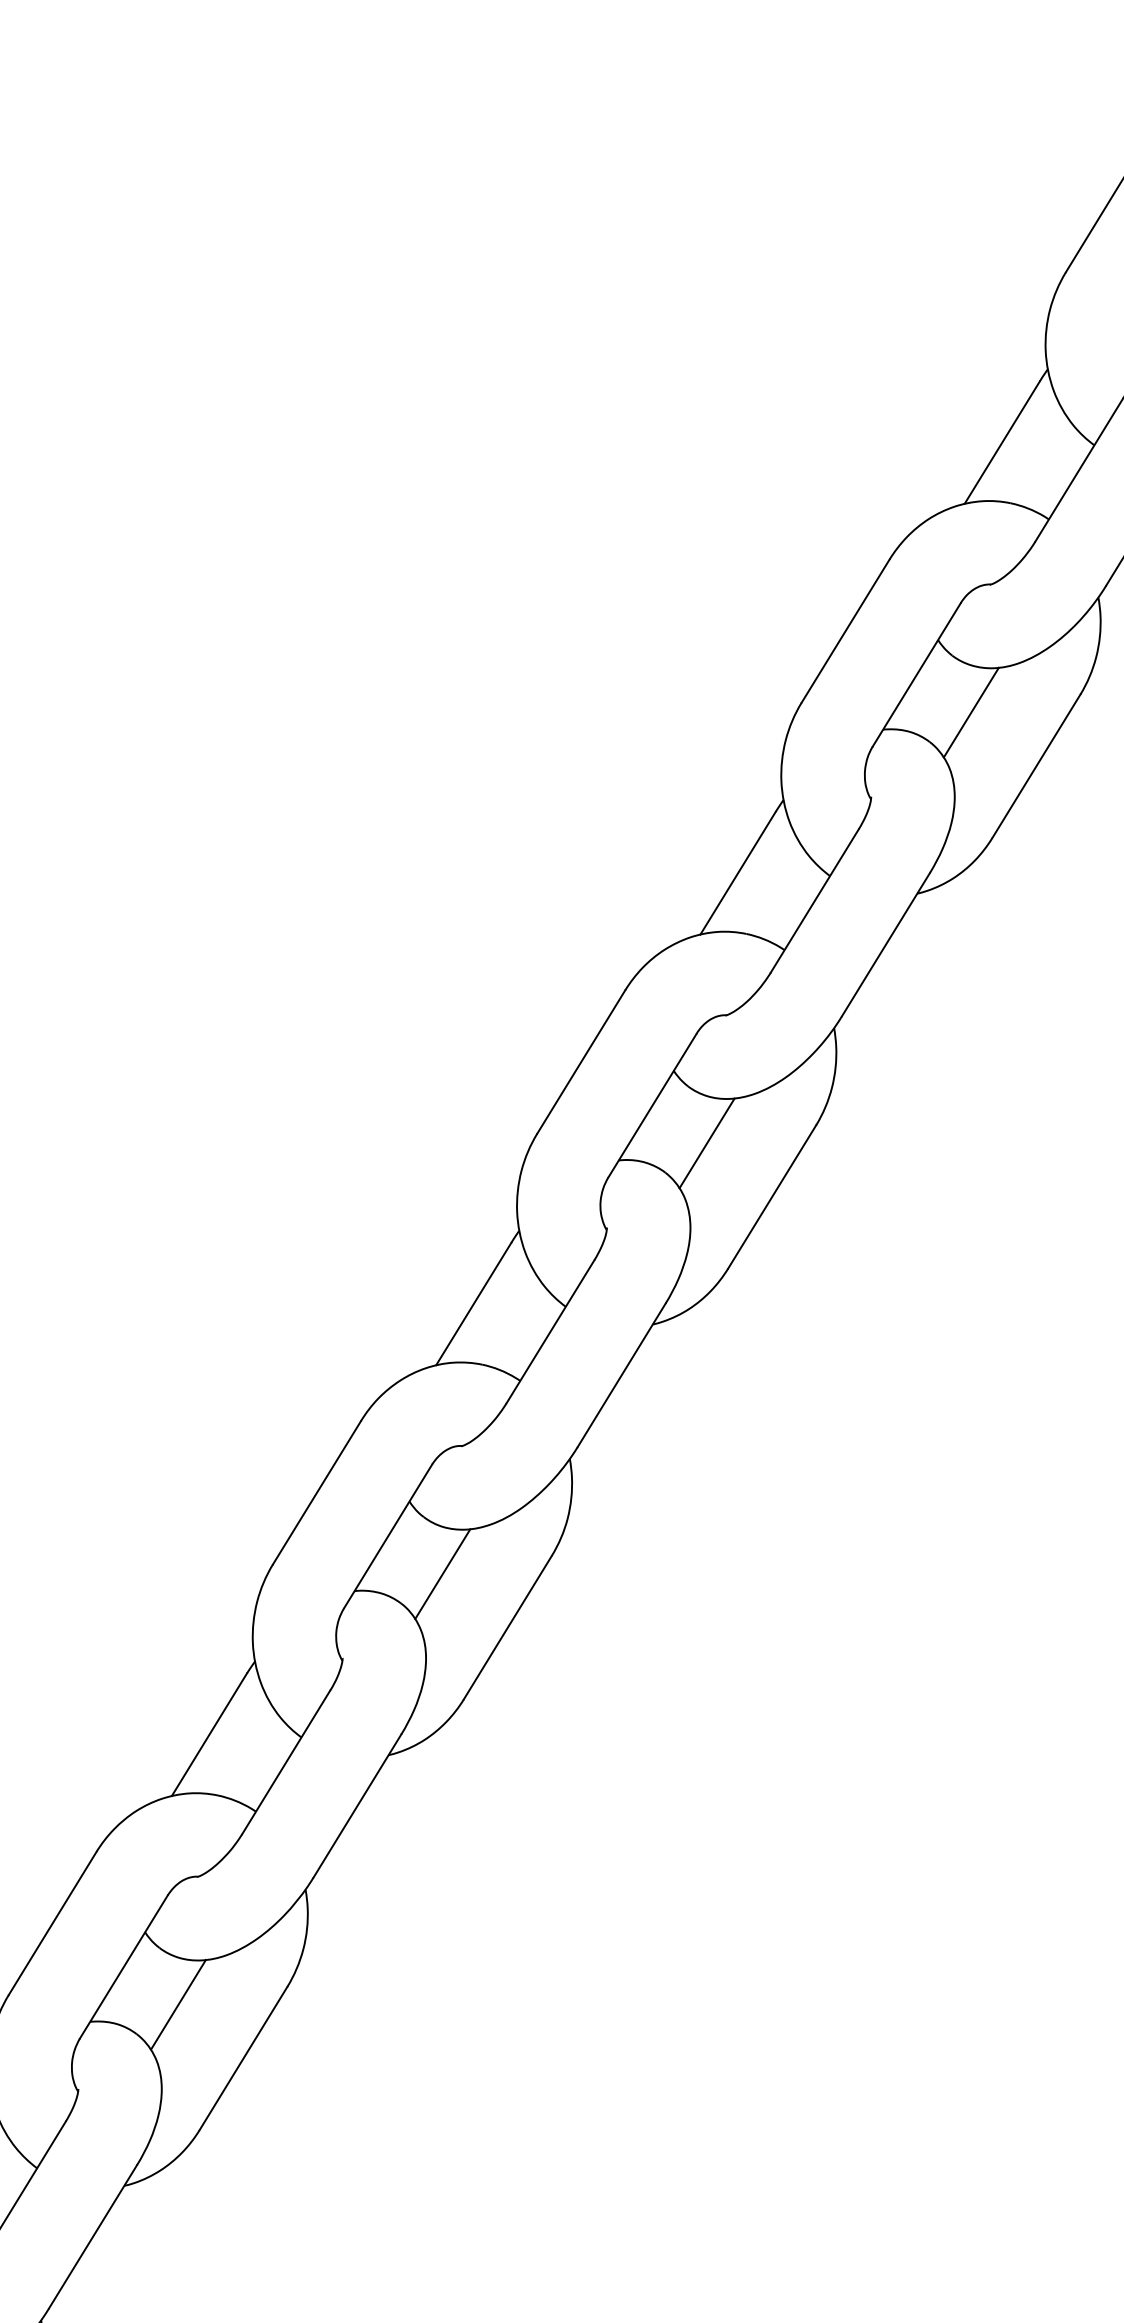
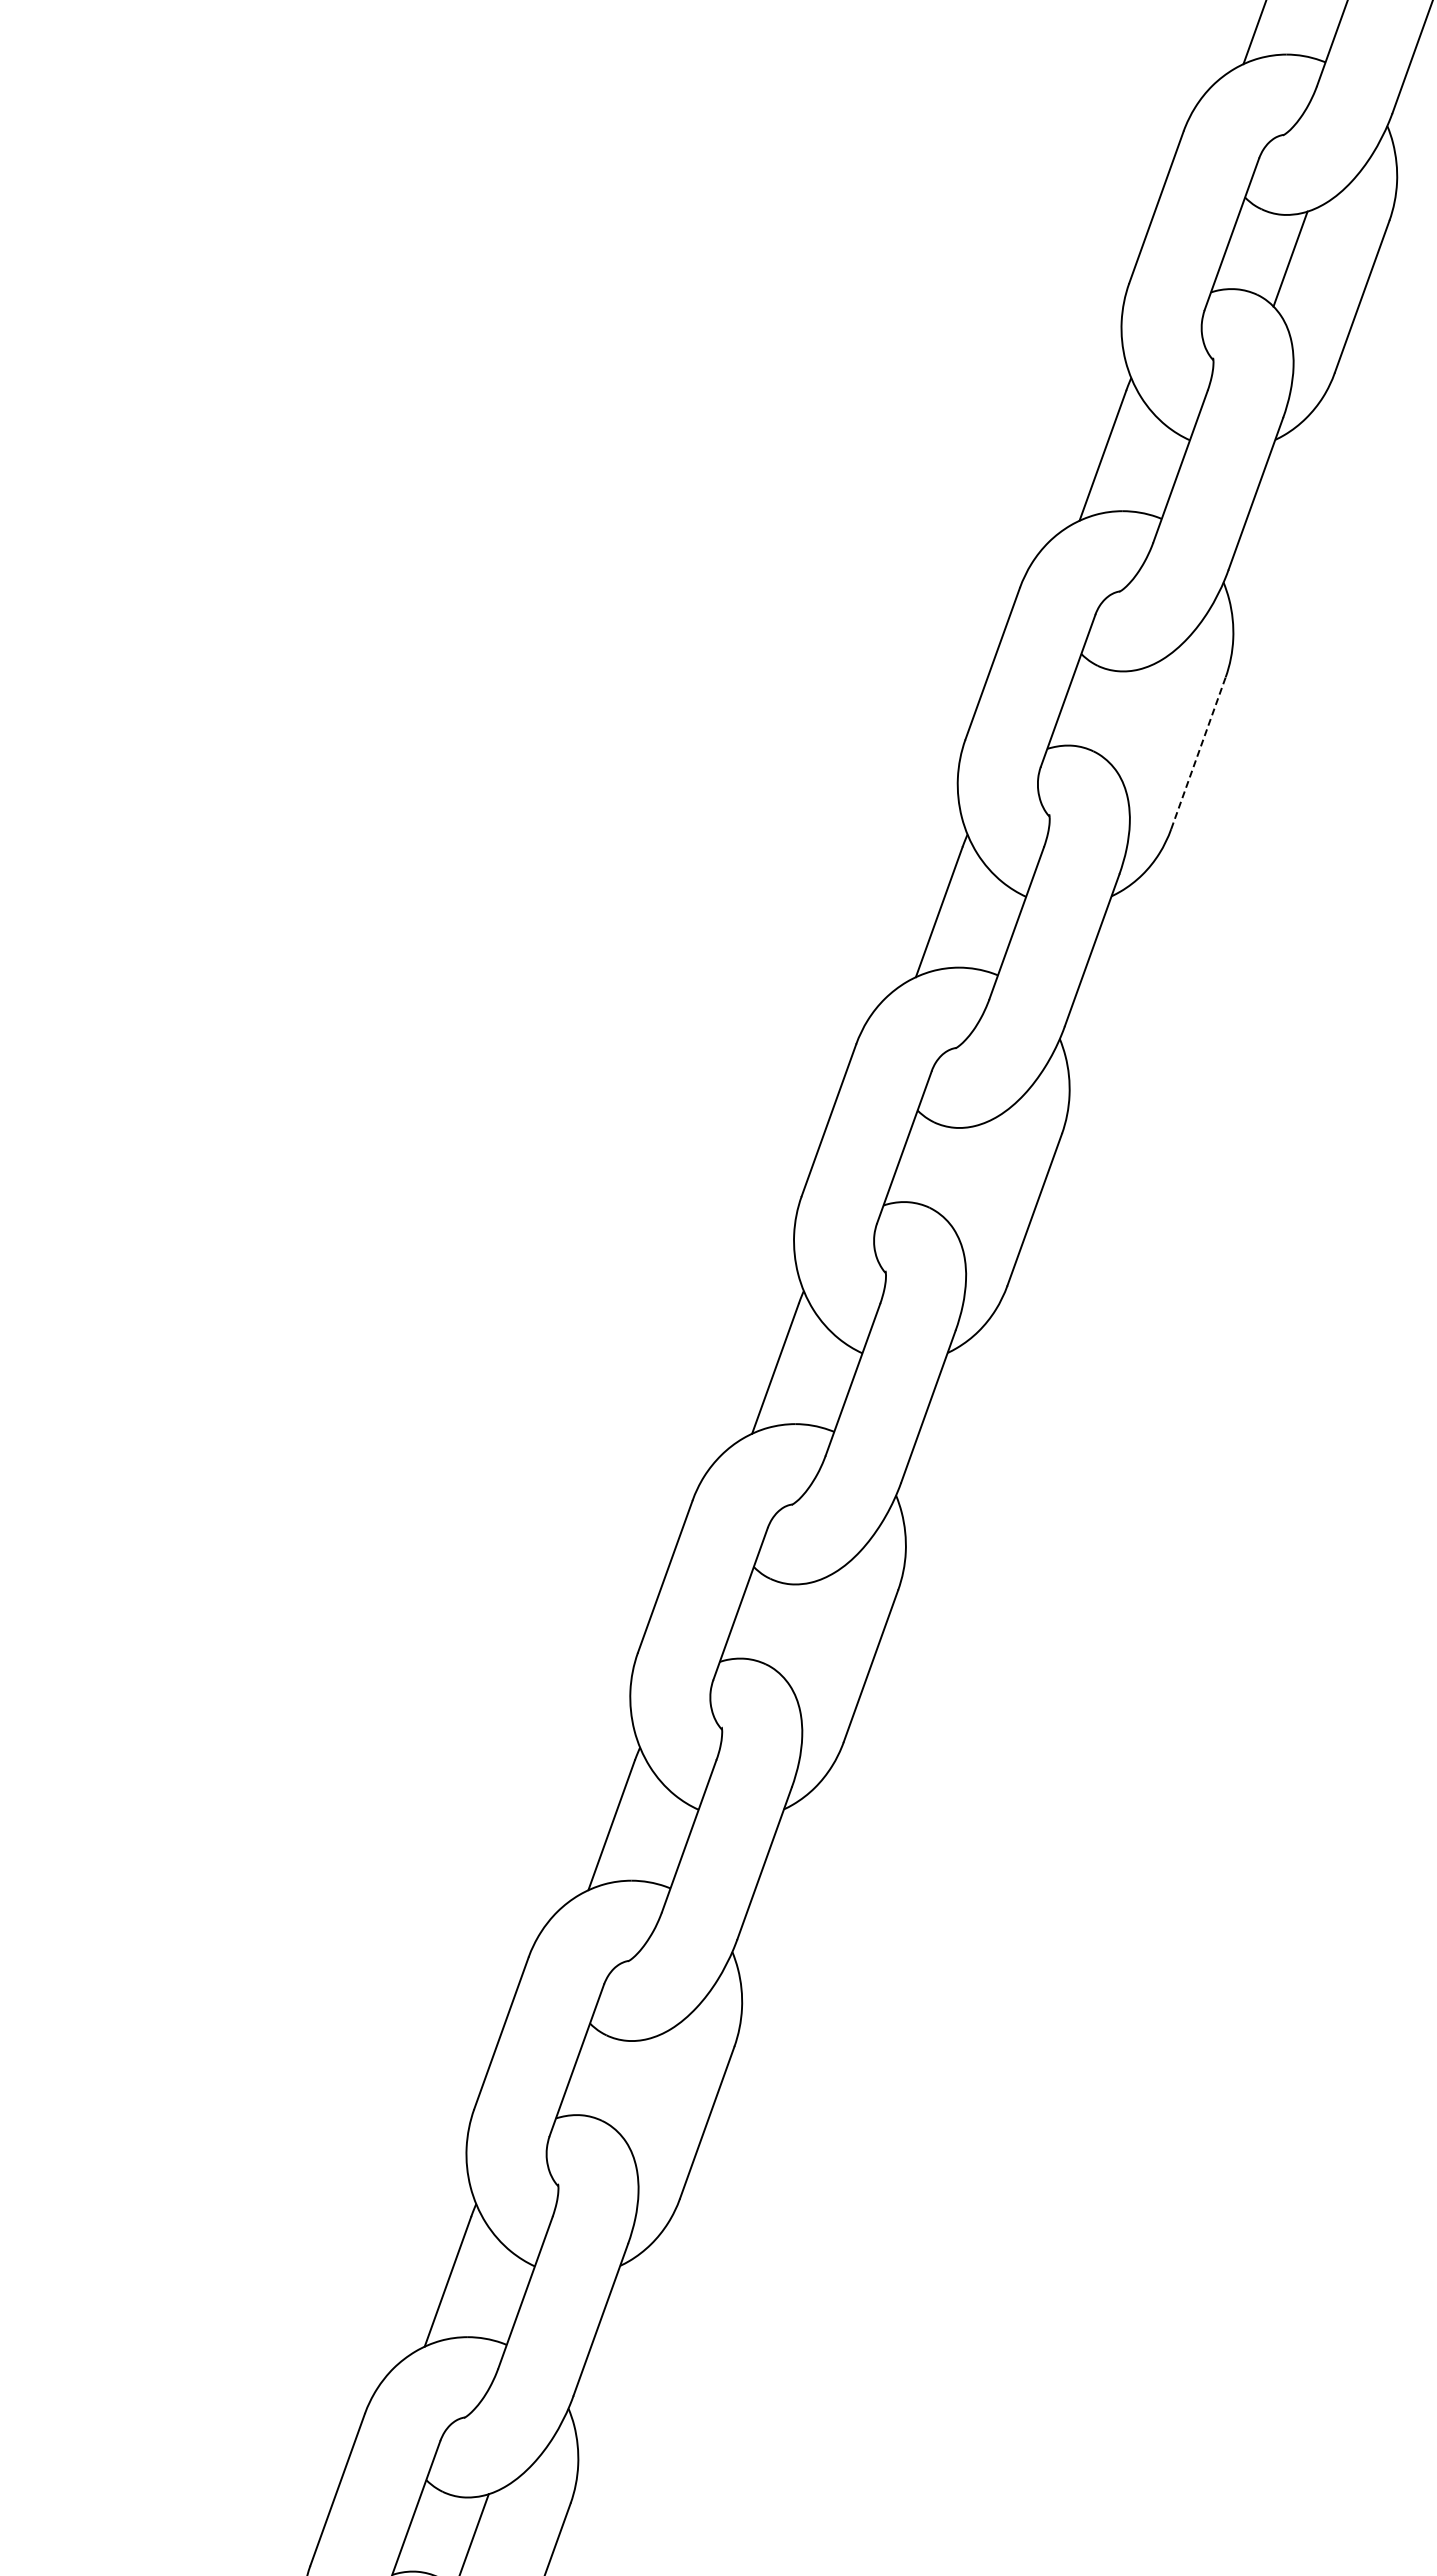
line: (971, 712) -> (1126, 715), removed
line: (1036, 766) -> (1198, 753), solid -> dashed
line: (707, 1142) -> (963, 1171), removed
line: (442, 1574) -> (799, 1628), removed
line: (178, 2004) -> (635, 2084), removed

